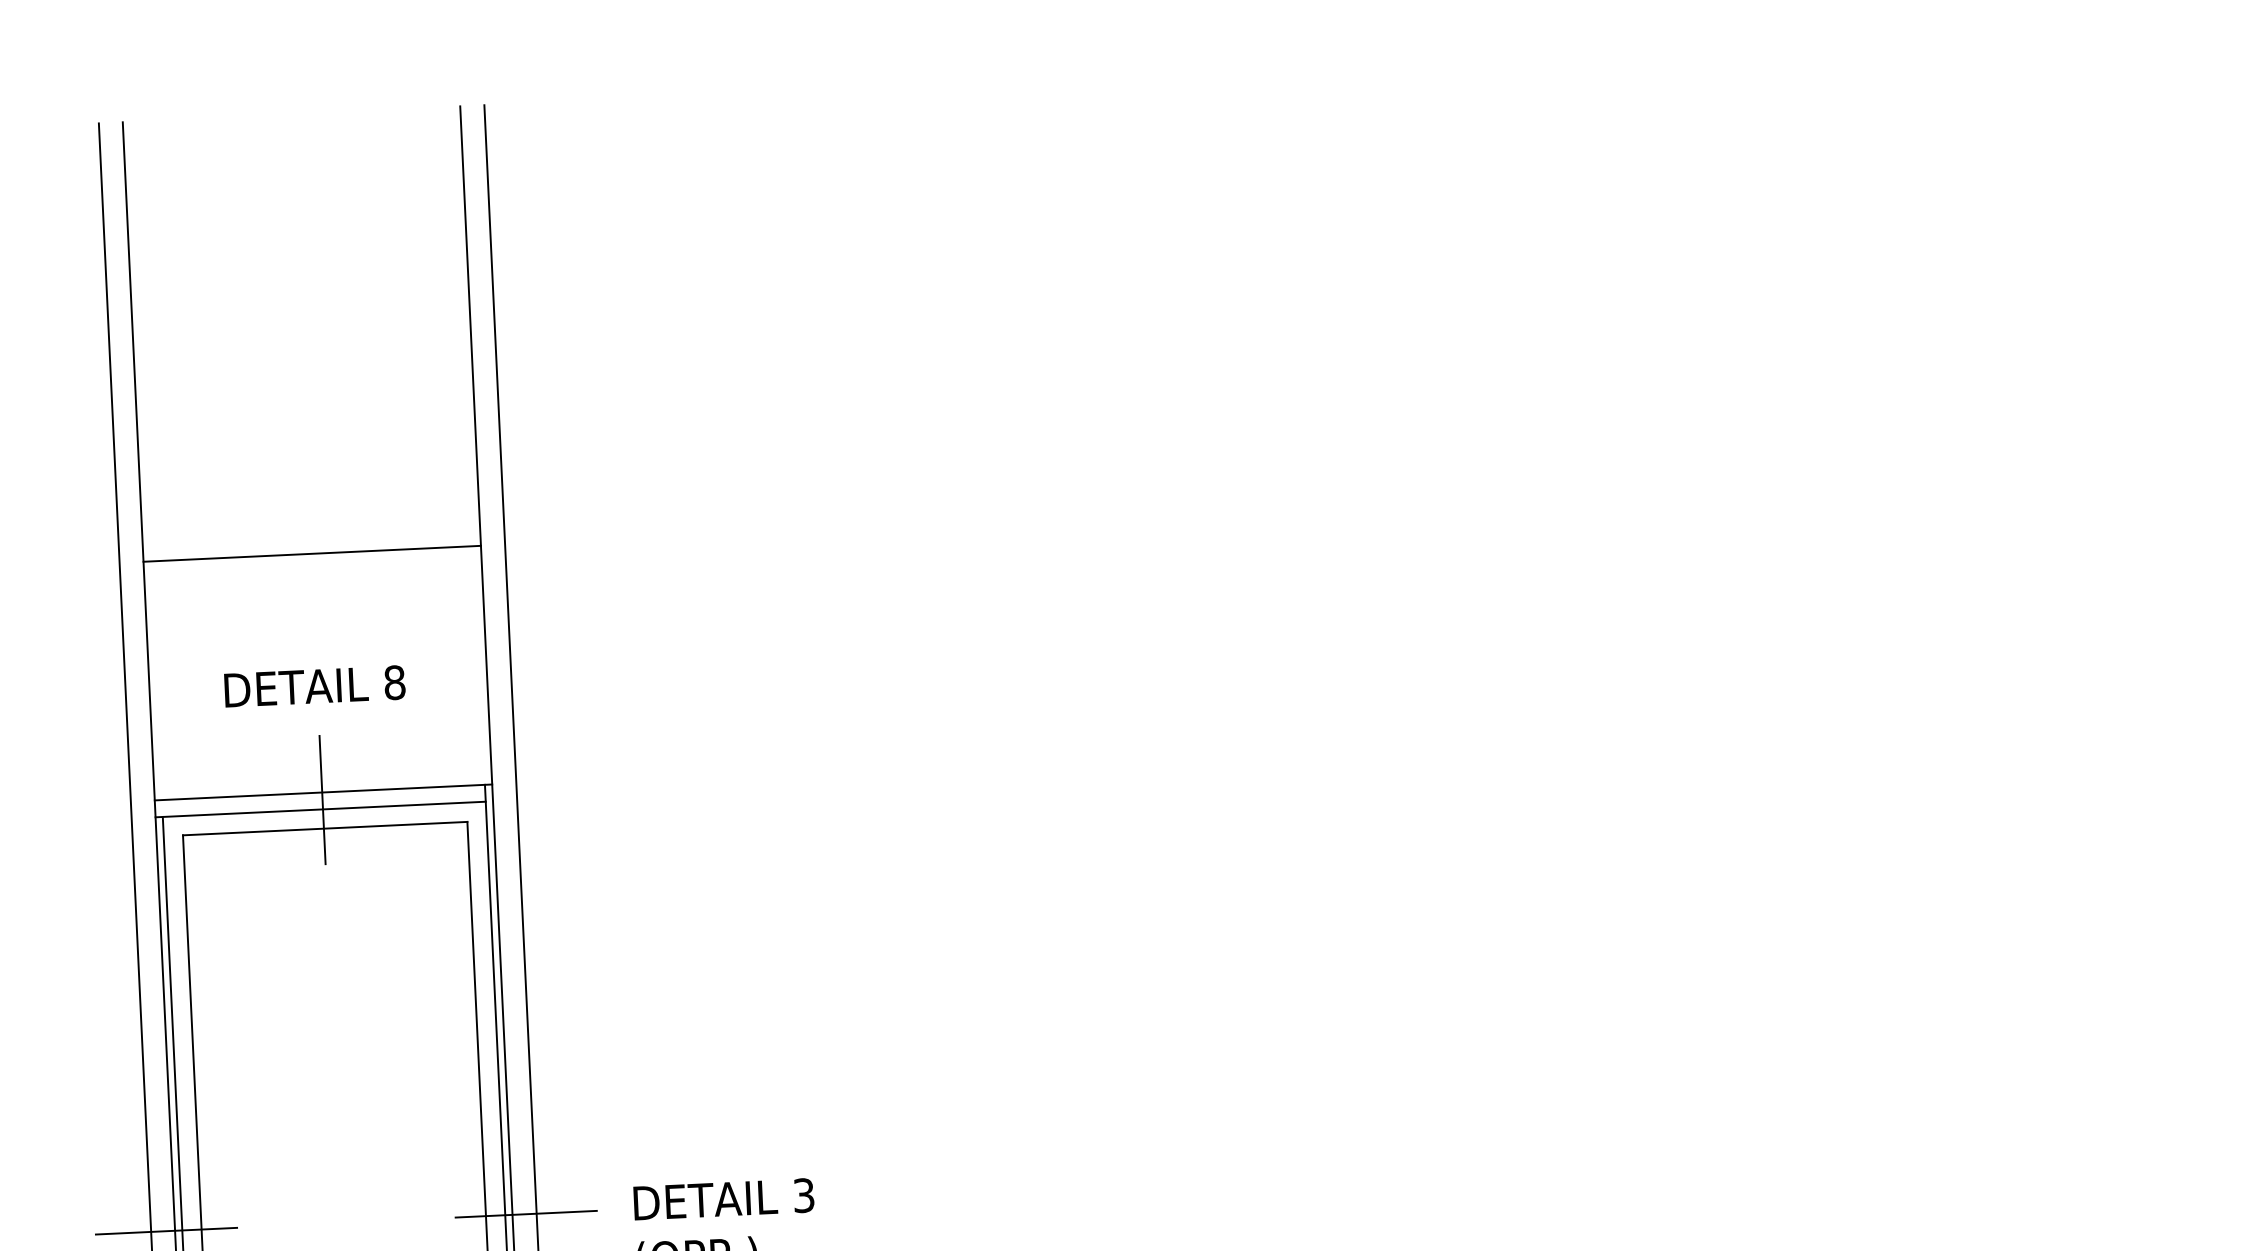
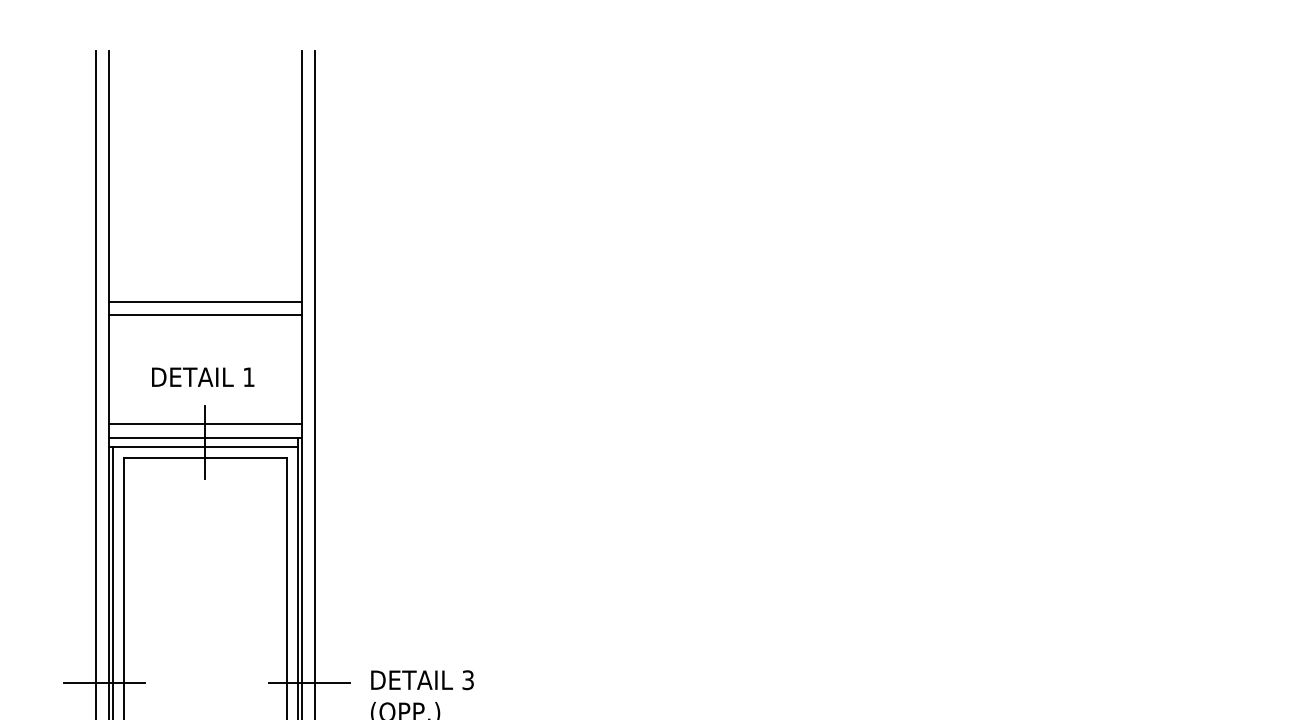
line: (313, 578) -> (205, 315), added
text: (393, 683) -> (248, 377), 8 -> 1
line: (322, 769) -> (205, 424), added

